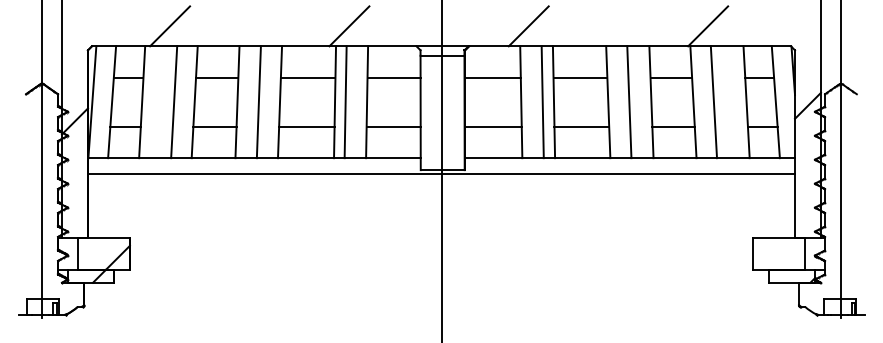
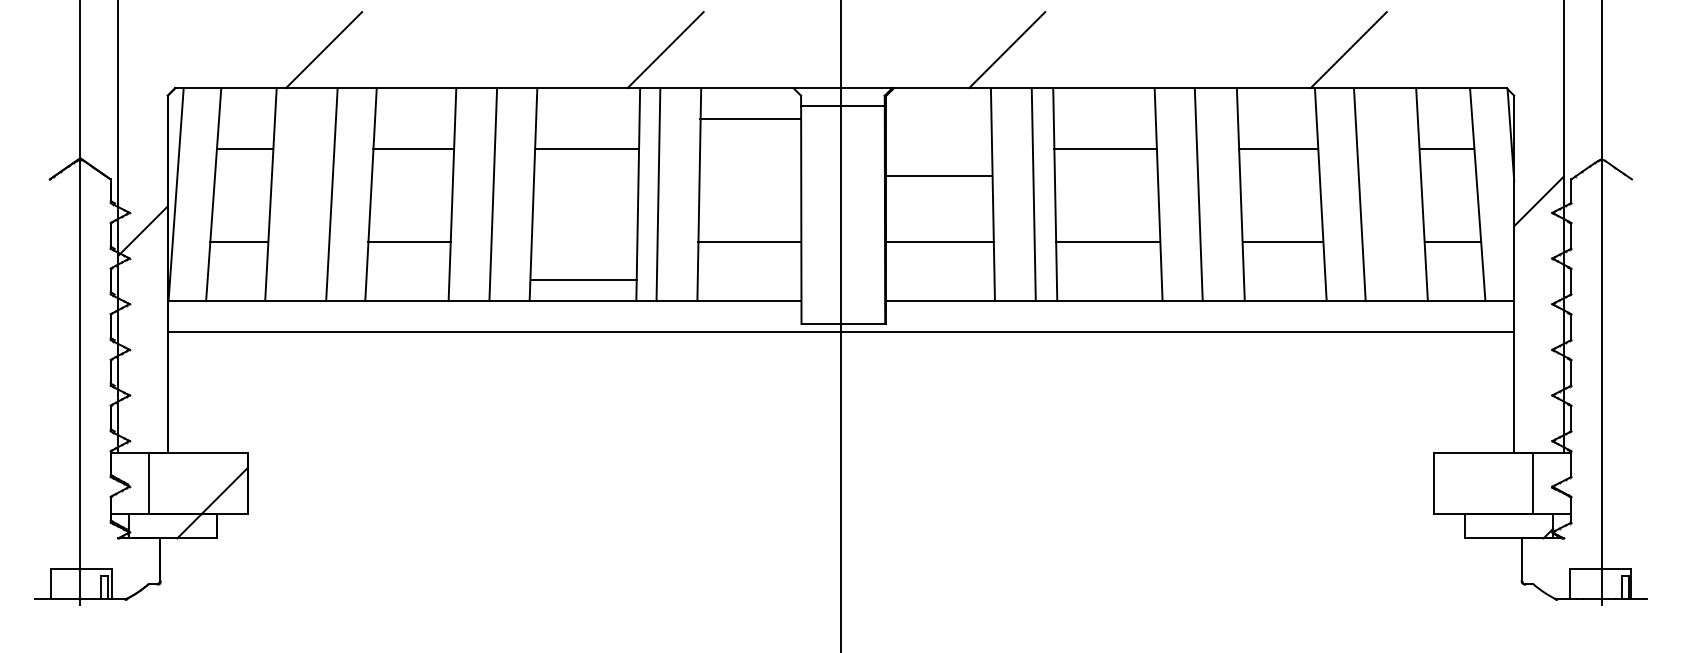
line: (393, 78) -> (749, 118), moved
line: (492, 78) -> (938, 176), moved
line: (306, 127) -> (583, 280), moved

